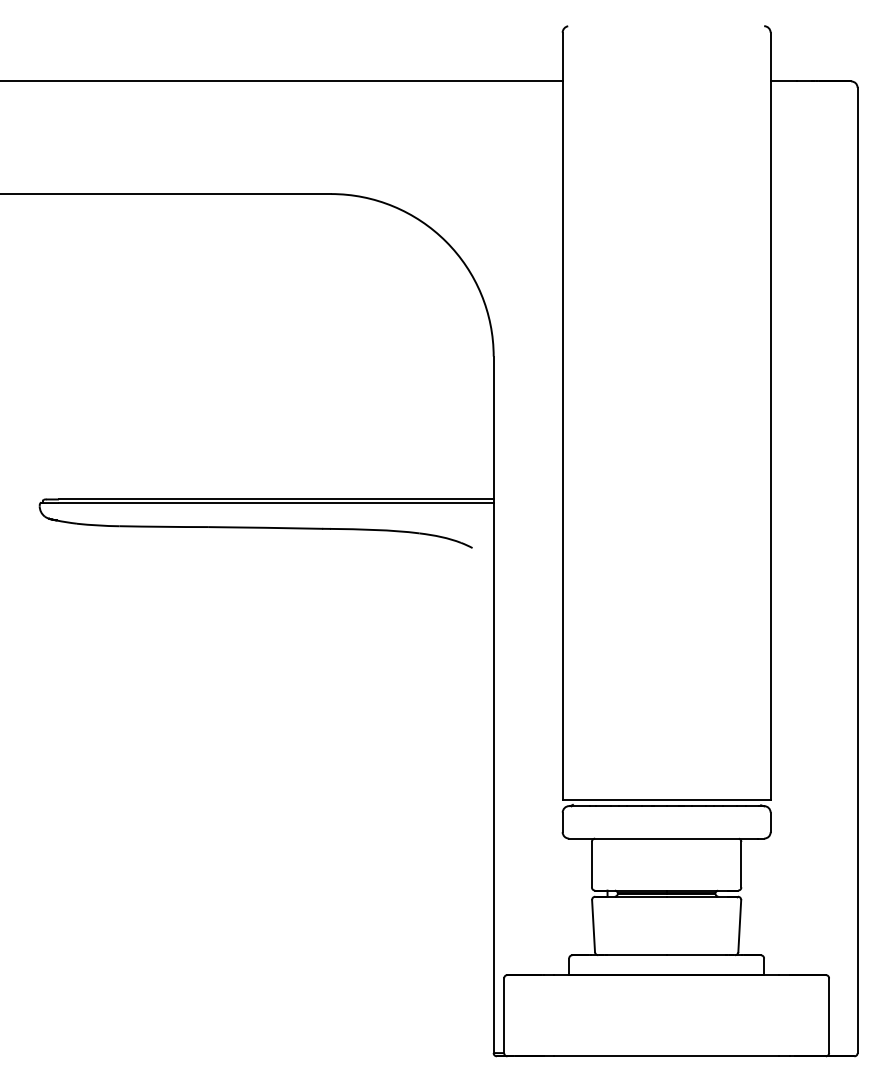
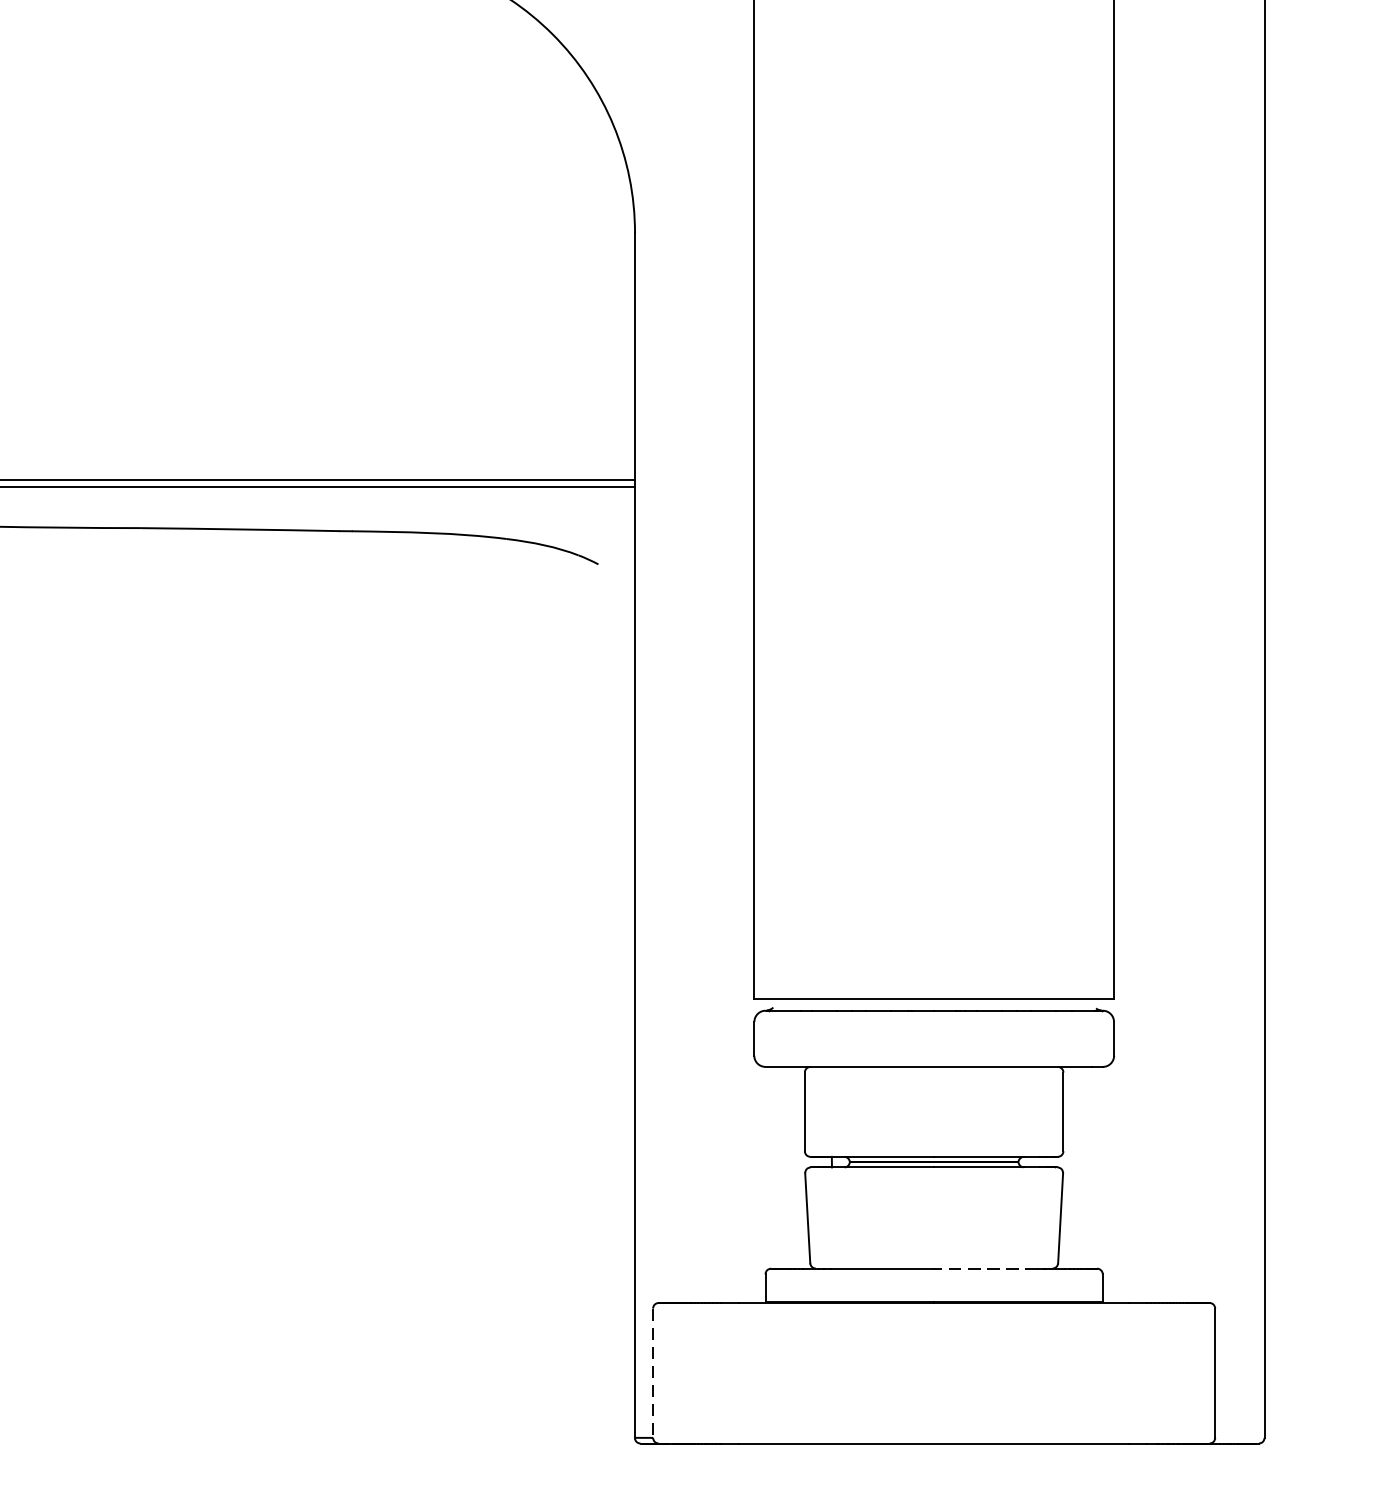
line: (696, 955) -> (985, 1269), solid -> dashed
line: (504, 1016) -> (653, 1374), solid -> dashed

